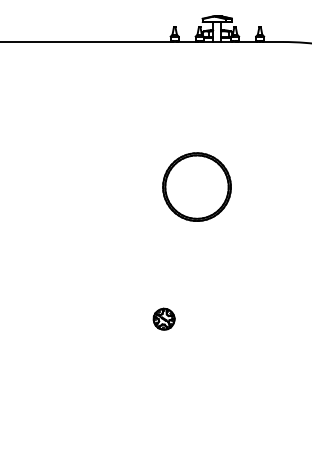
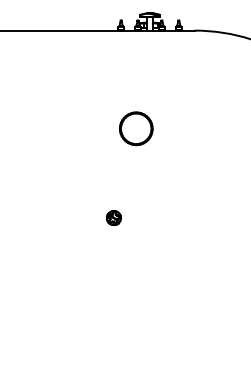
part: (197, 186) -> (136, 128), size x0.71

